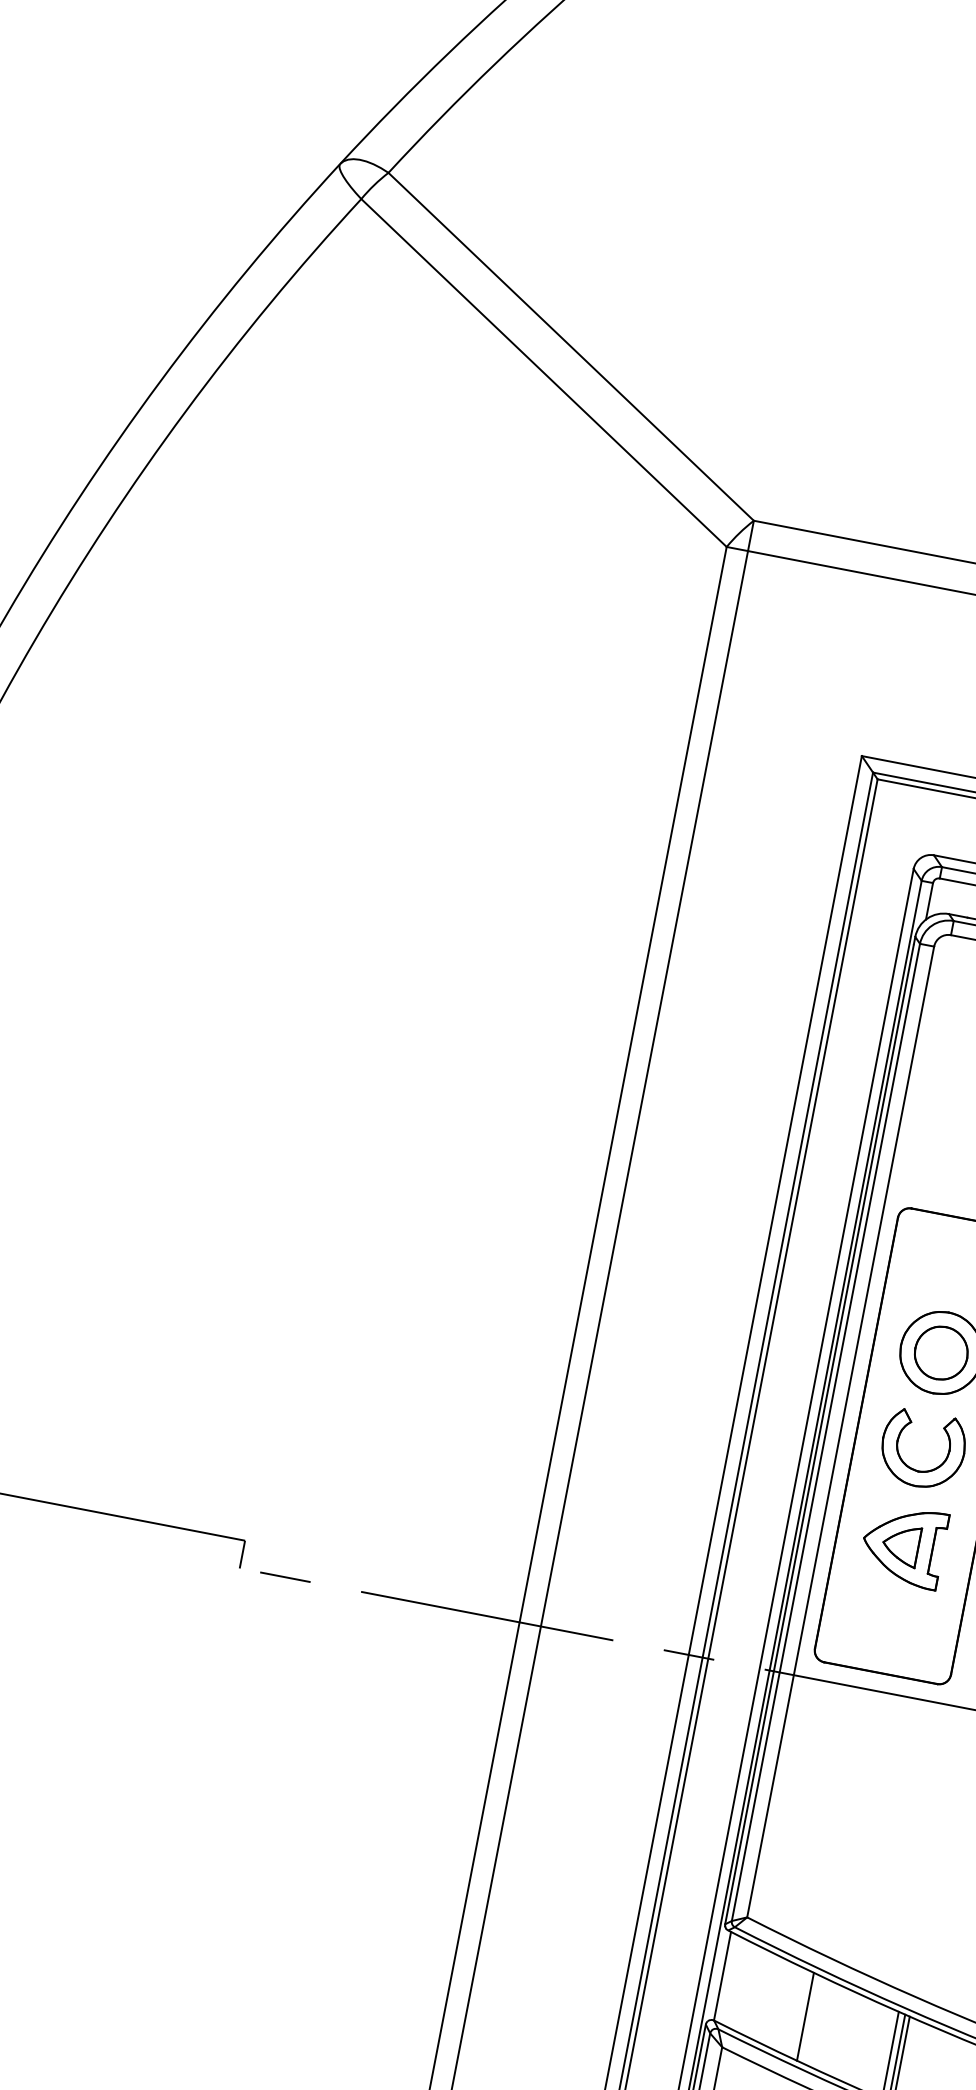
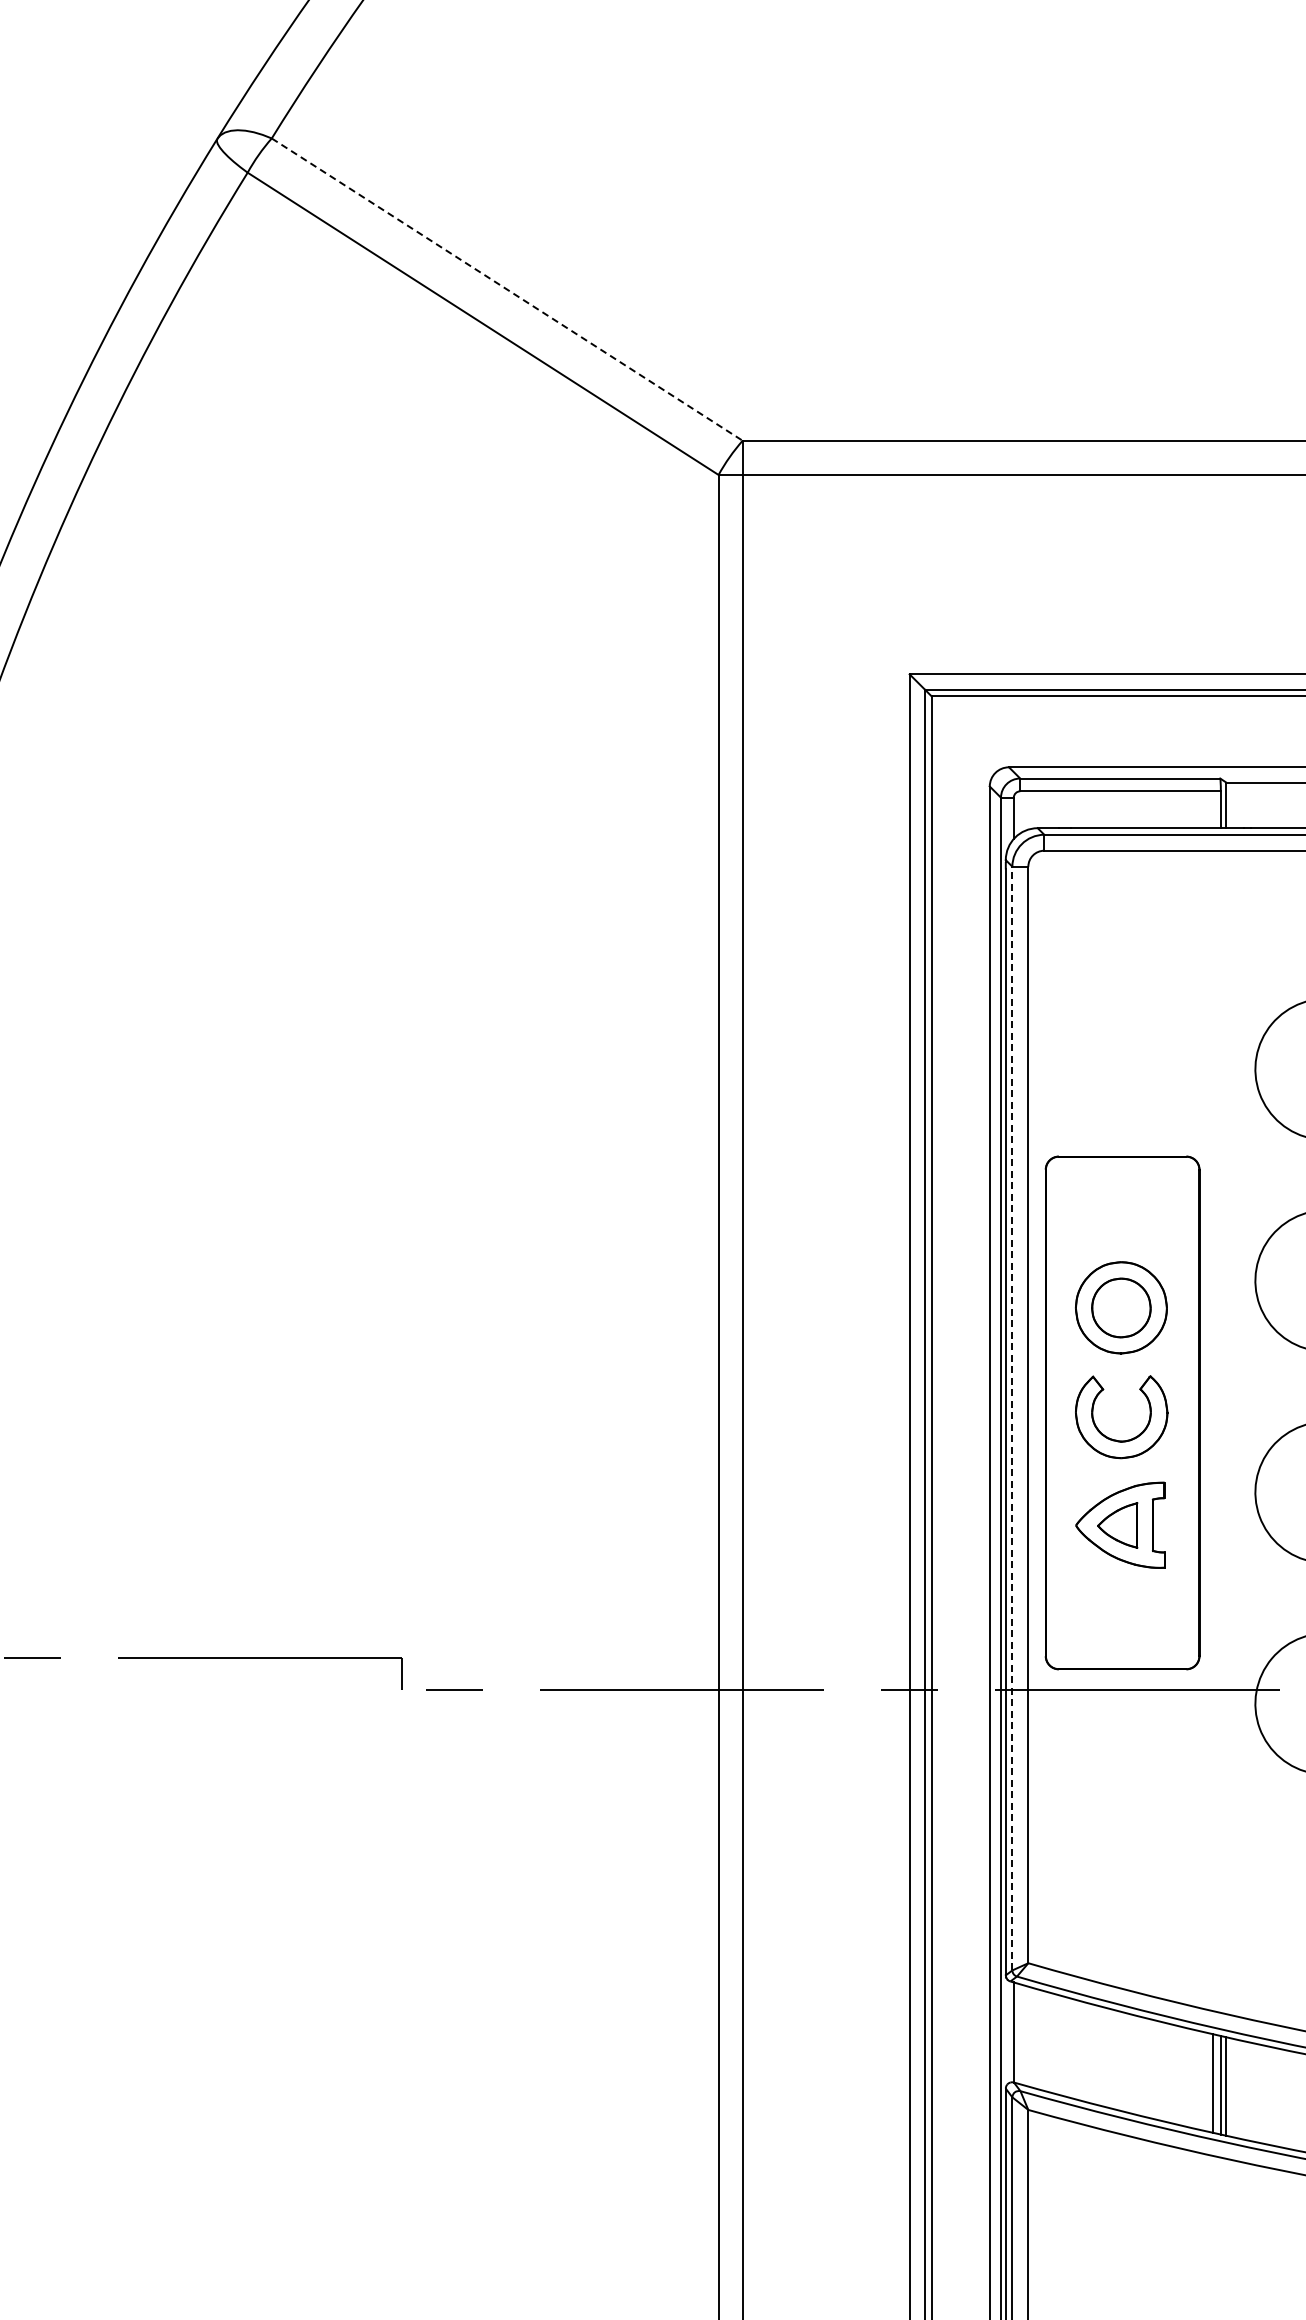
line: (571, 346) -> (507, 289), solid -> dashed
line: (826, 1432) -> (1012, 1418), solid -> dashed
line: (805, 2016) -> (1112, 2058), removed

